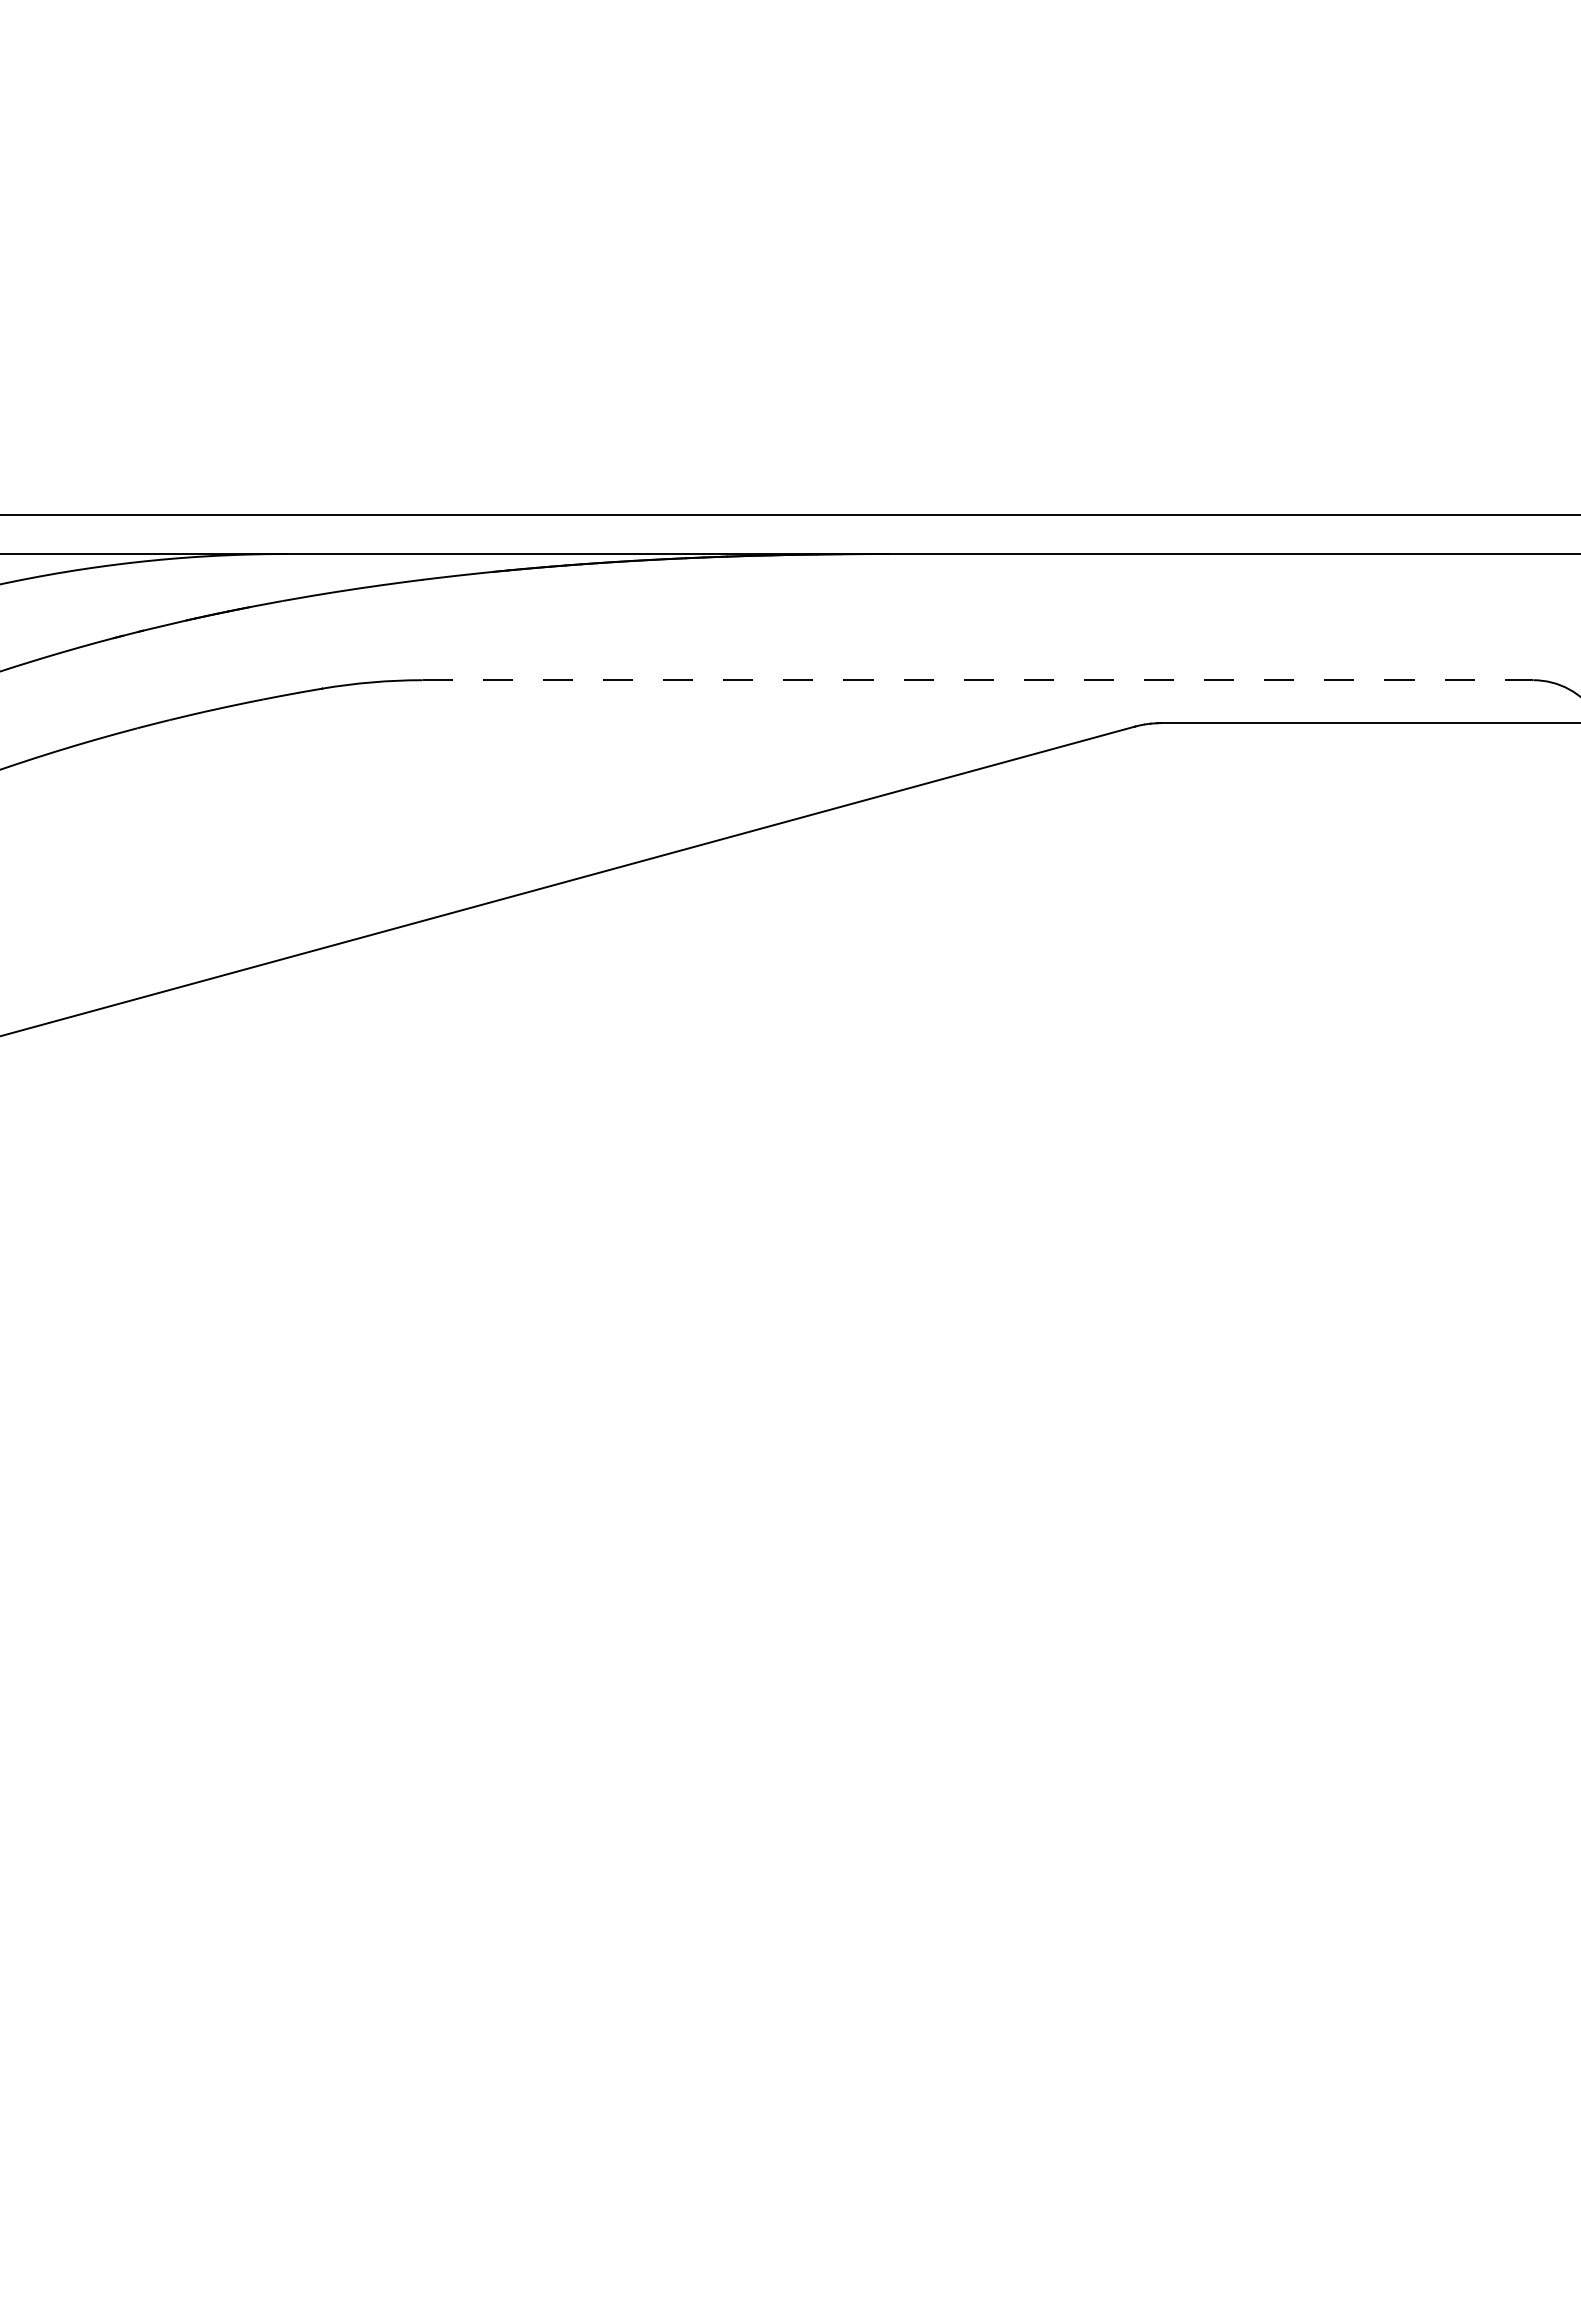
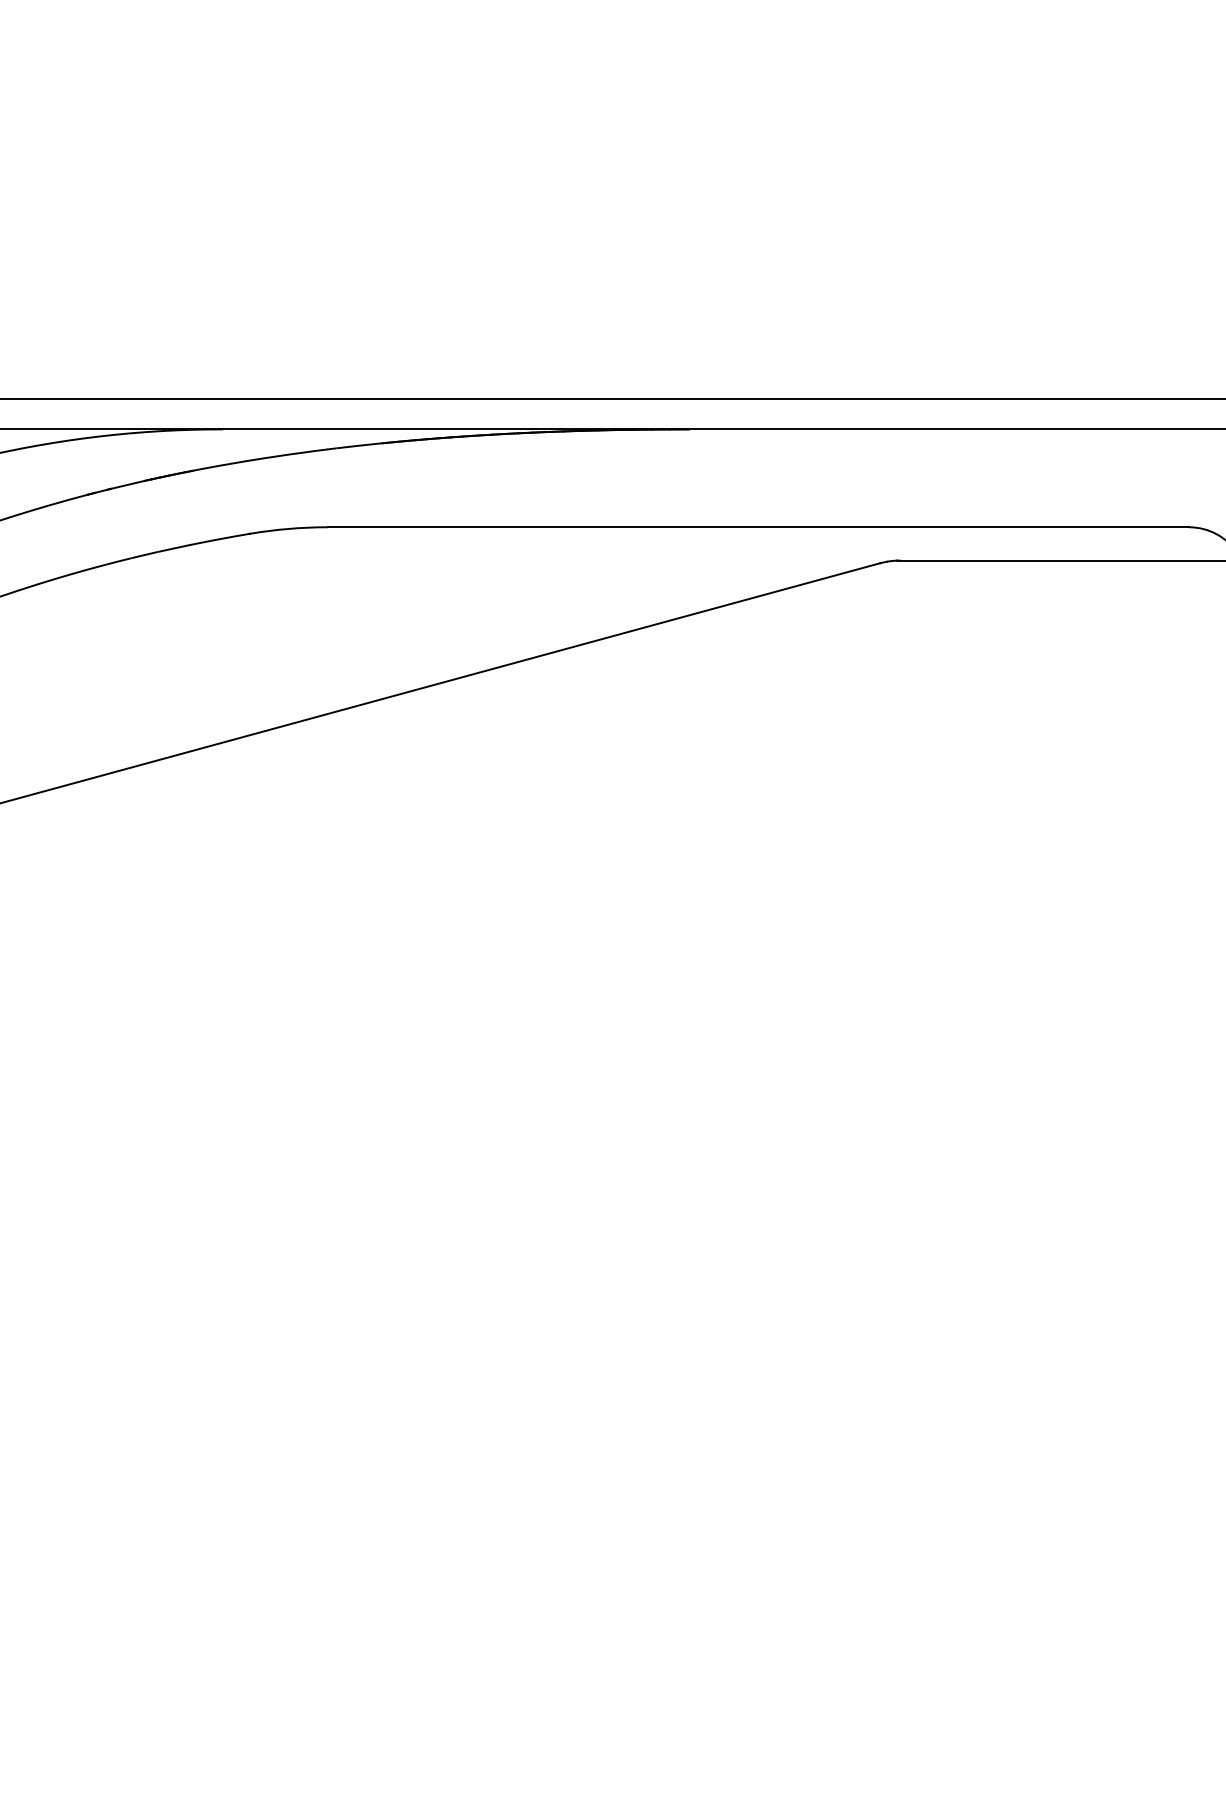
line: (978, 680) -> (758, 527), dashed -> solid

